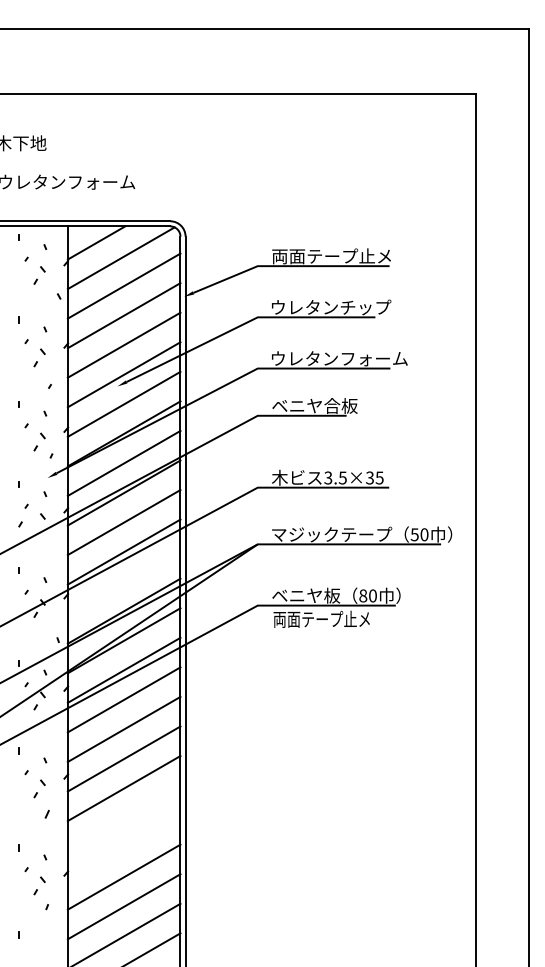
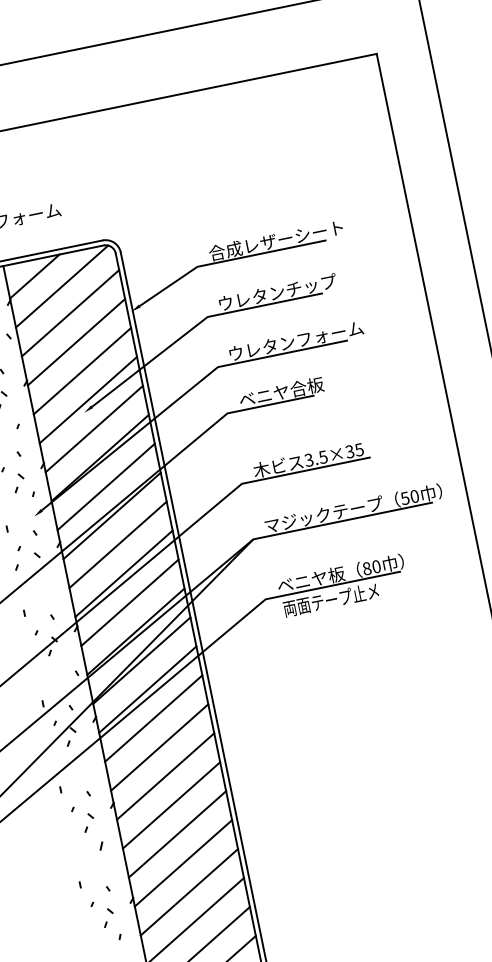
text: (339, 256) -> (275, 240), 両面テープ止メ -> 合成レザーシート
line: (123, 581) -> (129, 602), added
line: (123, 817) -> (176, 833), added
line: (123, 847) -> (182, 863), added

